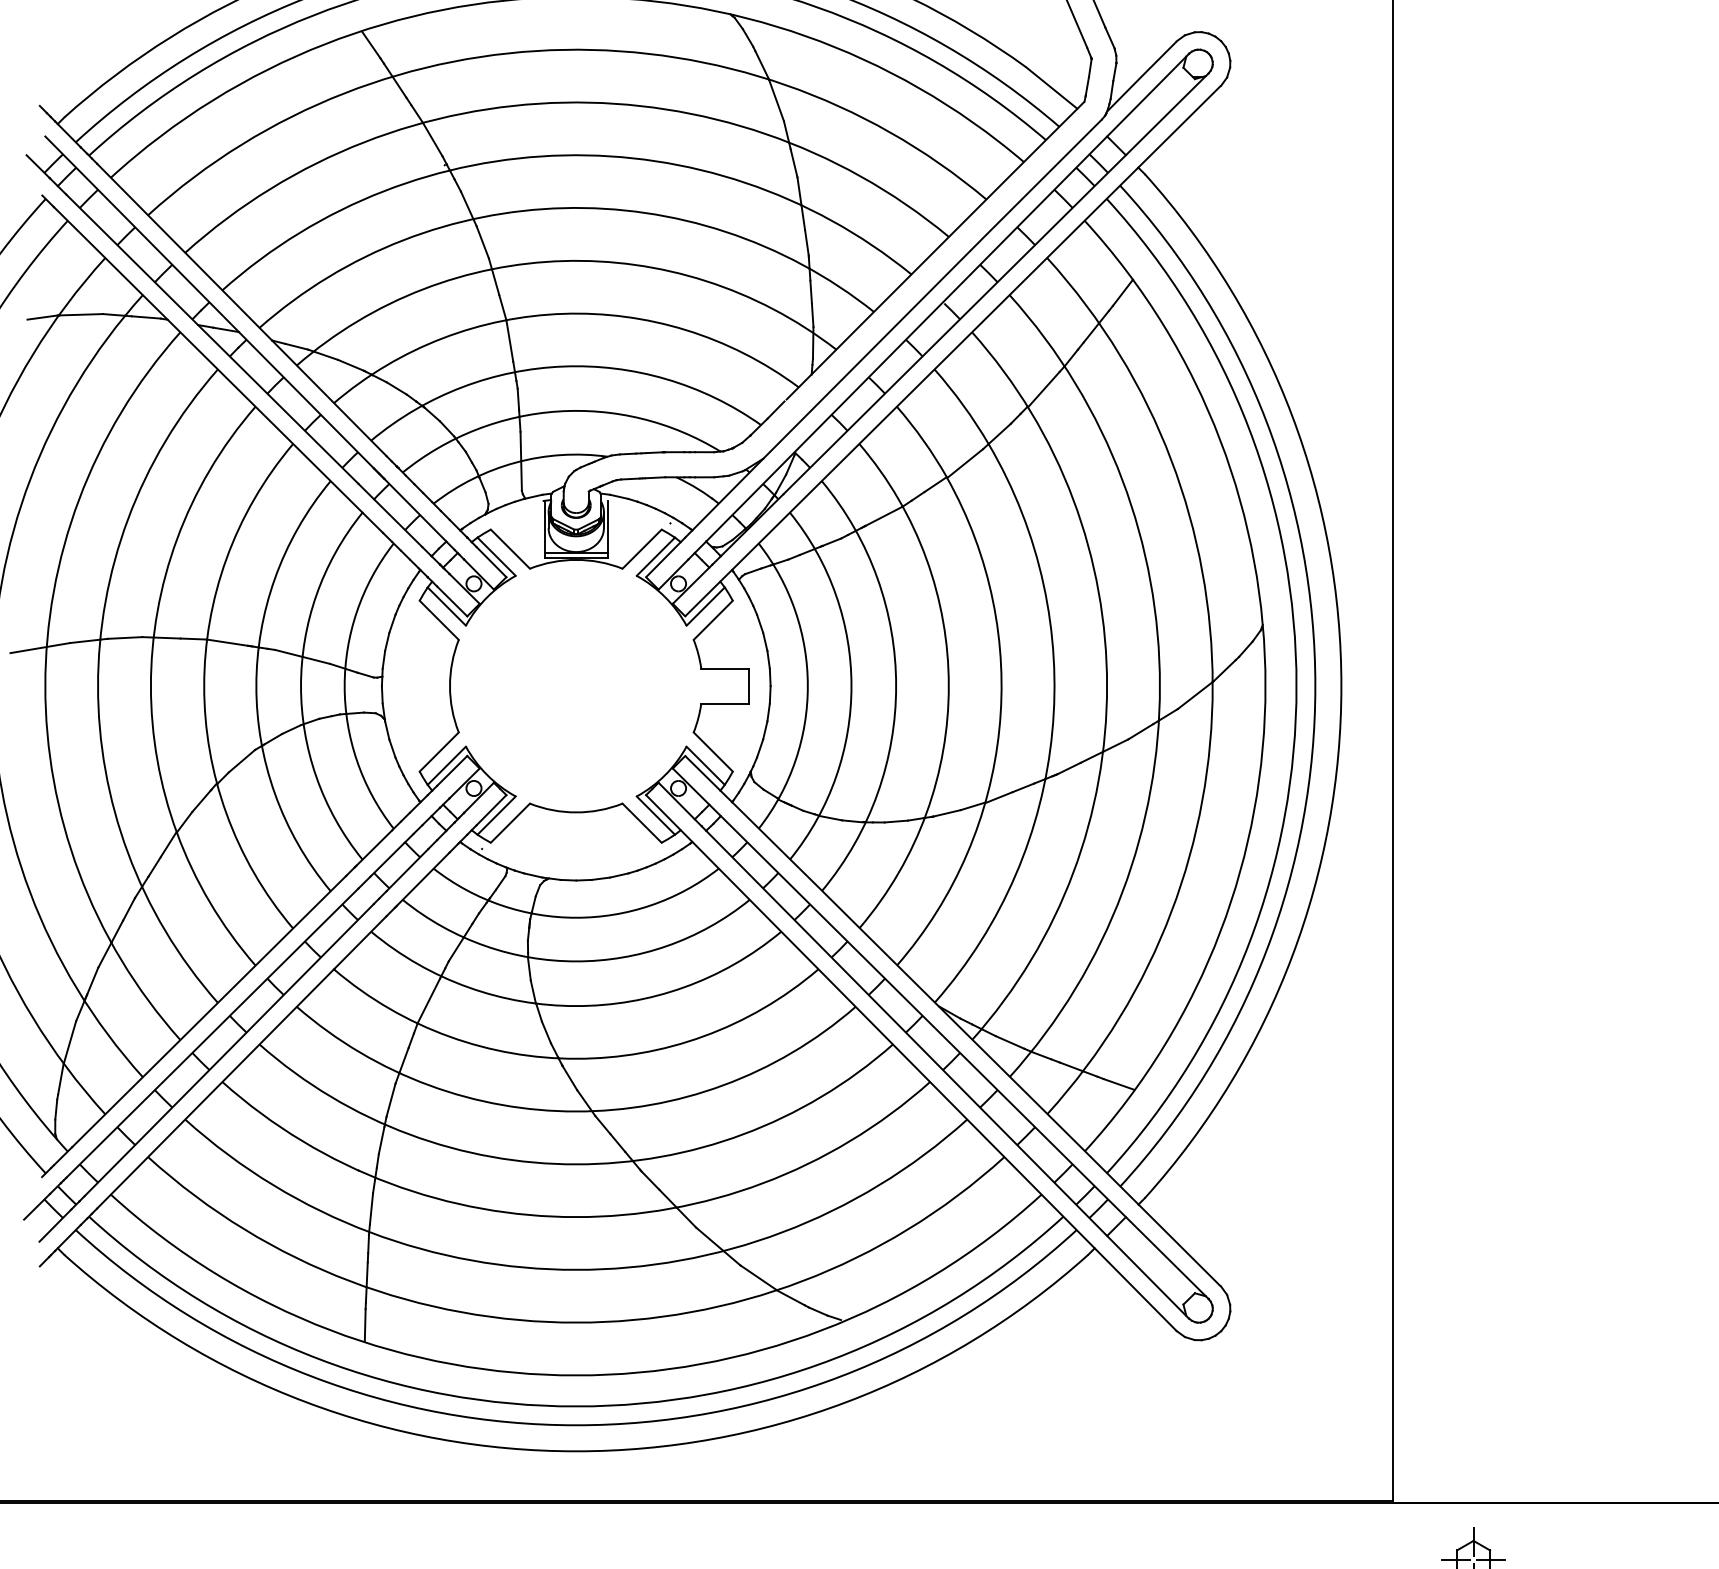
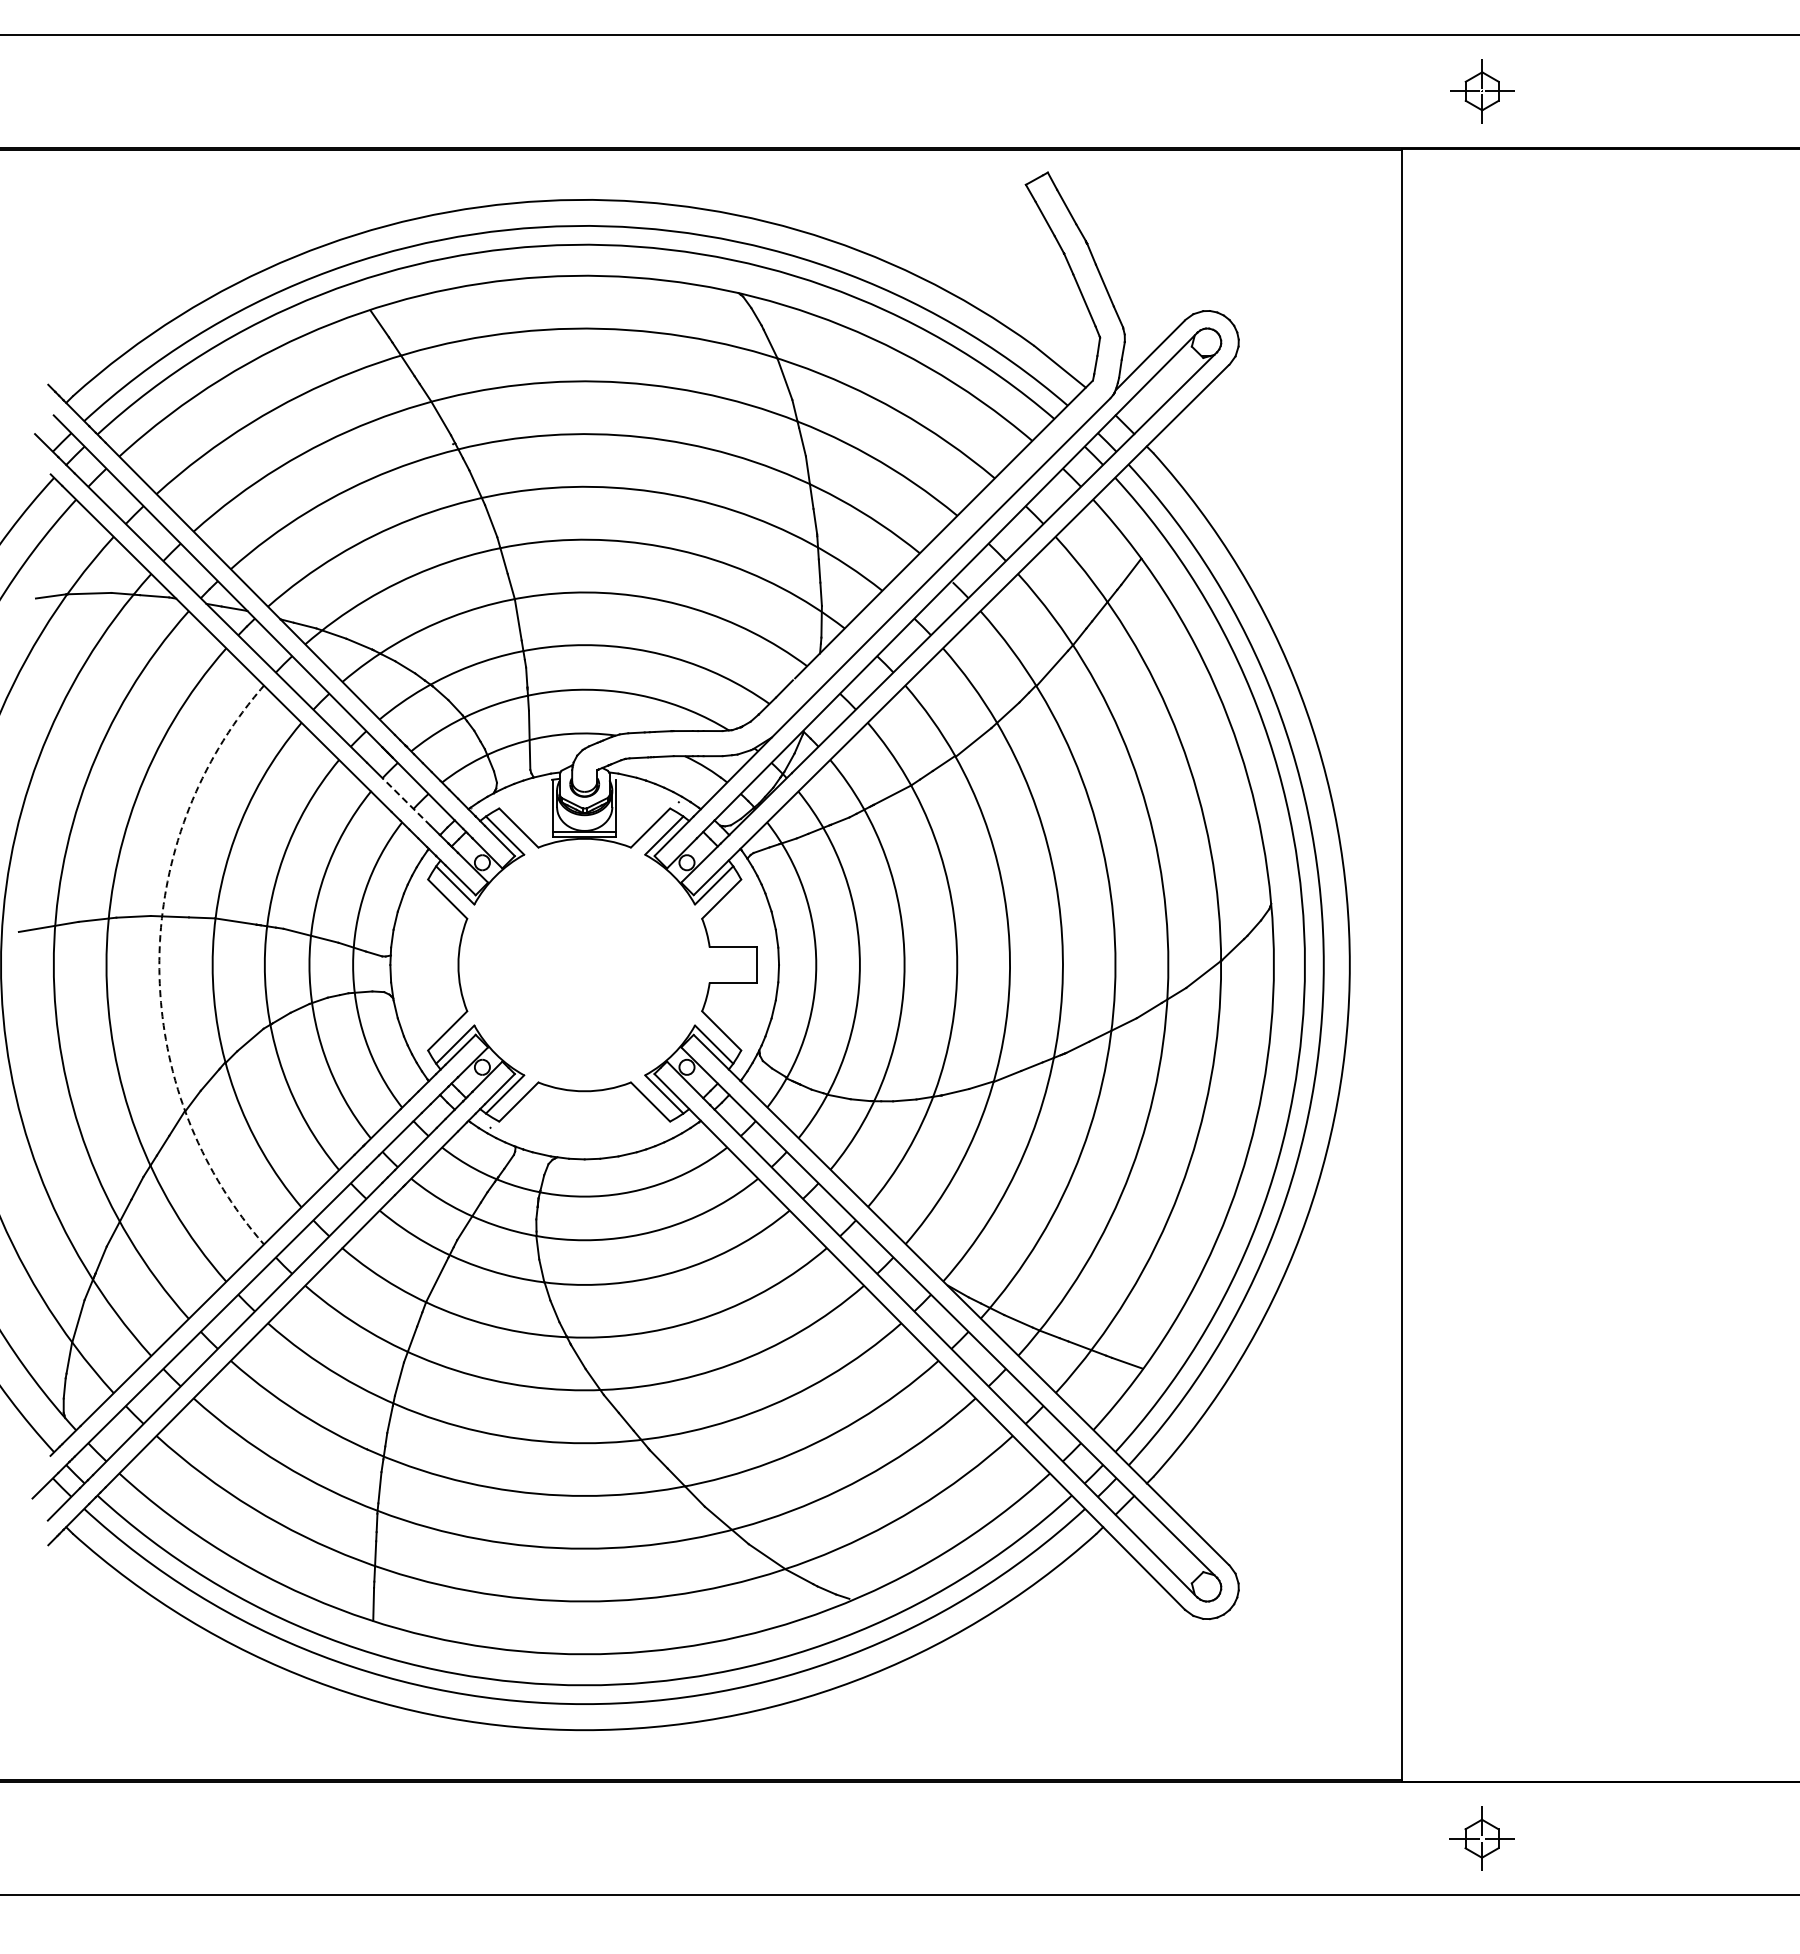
line: (398, 523) -> (406, 802), solid -> dashed
arc: (151, 686) -> (159, 965), solid -> dashed

